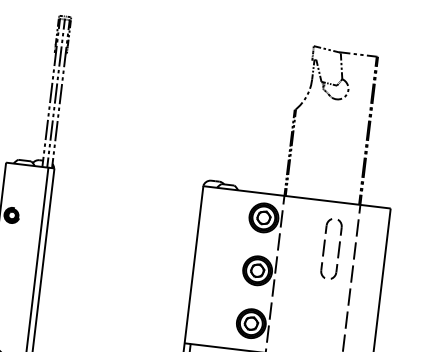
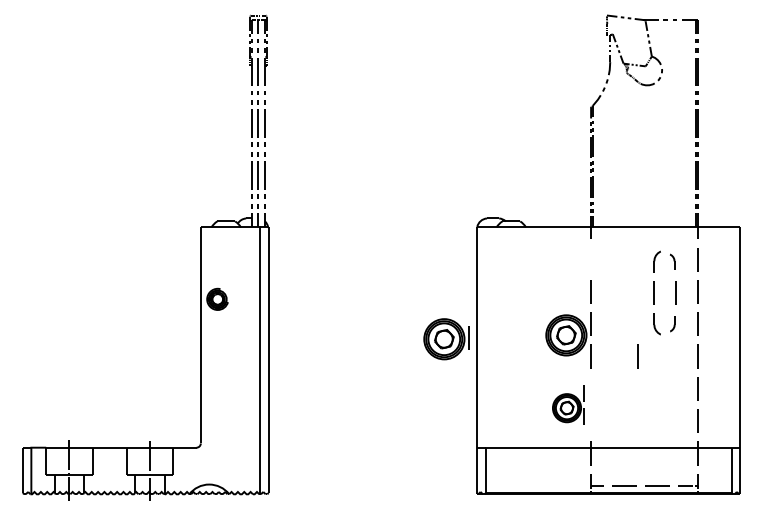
part: (265, 218) -> (446, 339), moved
part: (339, 227) -> (672, 261), size x0.7
part: (334, 272) -> (672, 324), size x0.7
line: (306, 291) -> (637, 356), added
part: (253, 320) -> (568, 404), size x0.7

